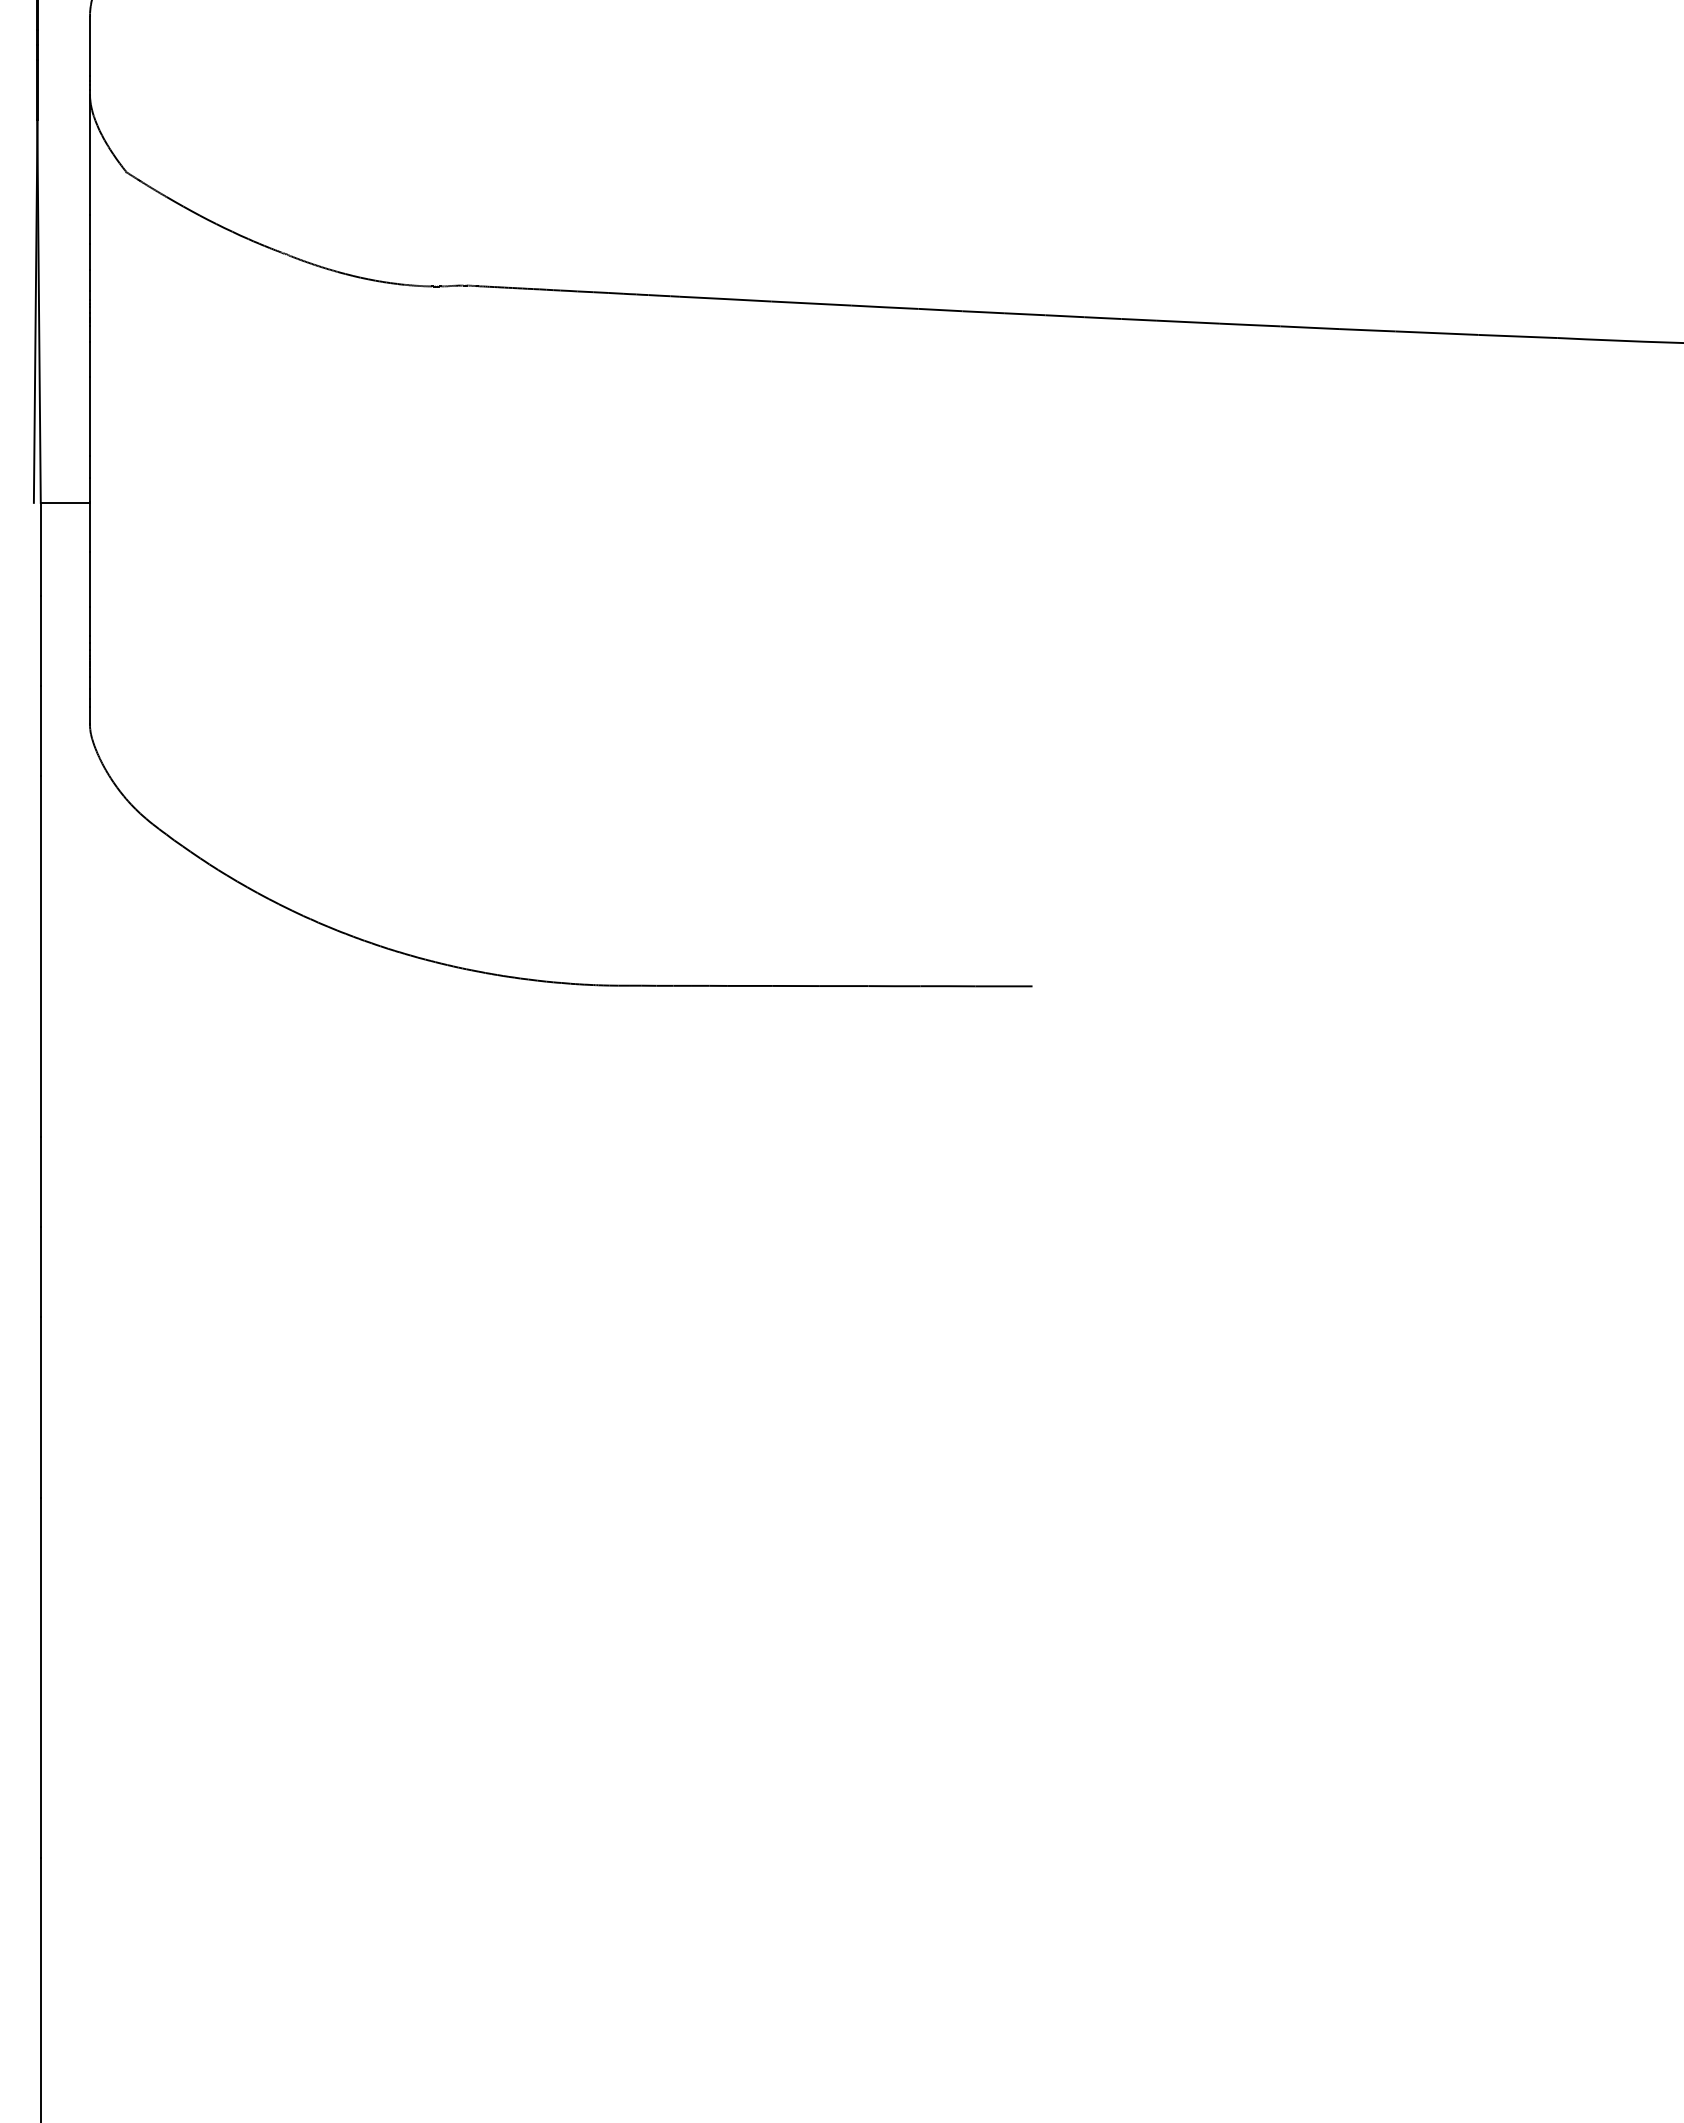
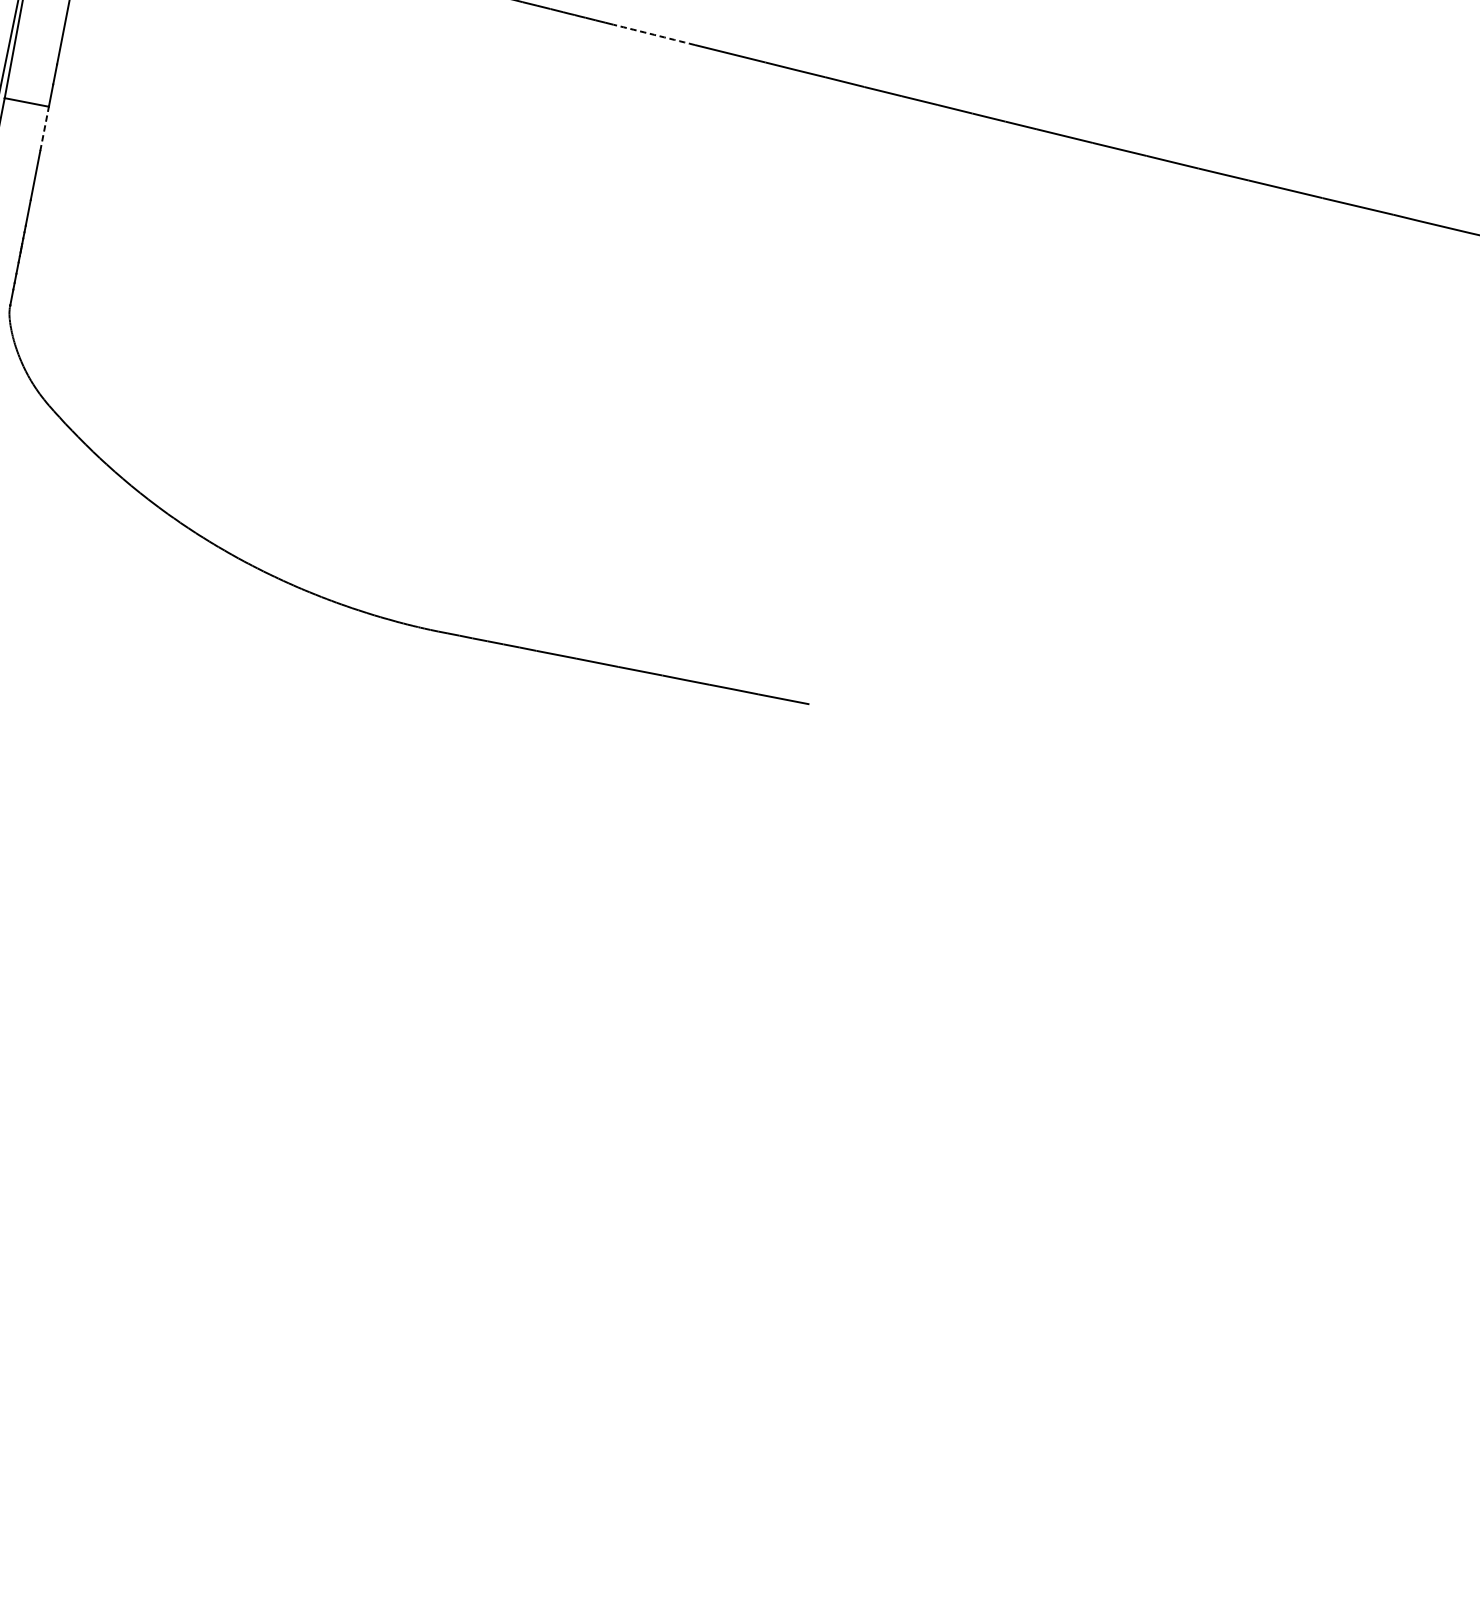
arc: (725, 299) -> (653, 35), solid -> dashed
line: (90, 527) -> (45, 128), solid -> dashed

